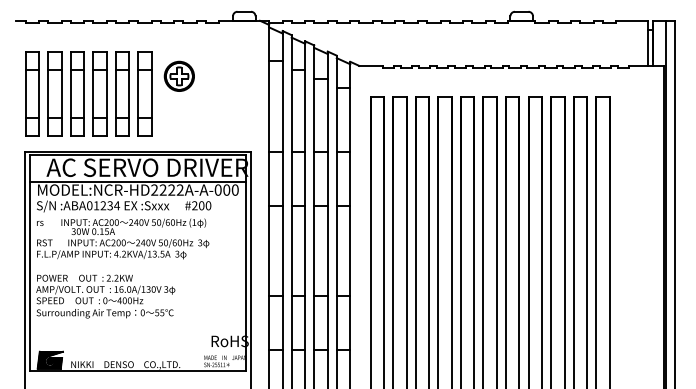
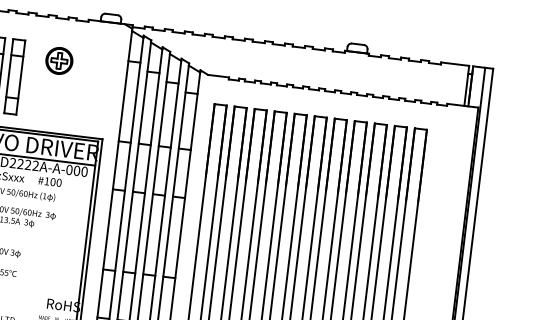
part: (178, 75) -> (58, 60), moved
text: (194, 205) -> (46, 181), #200 -> #100

